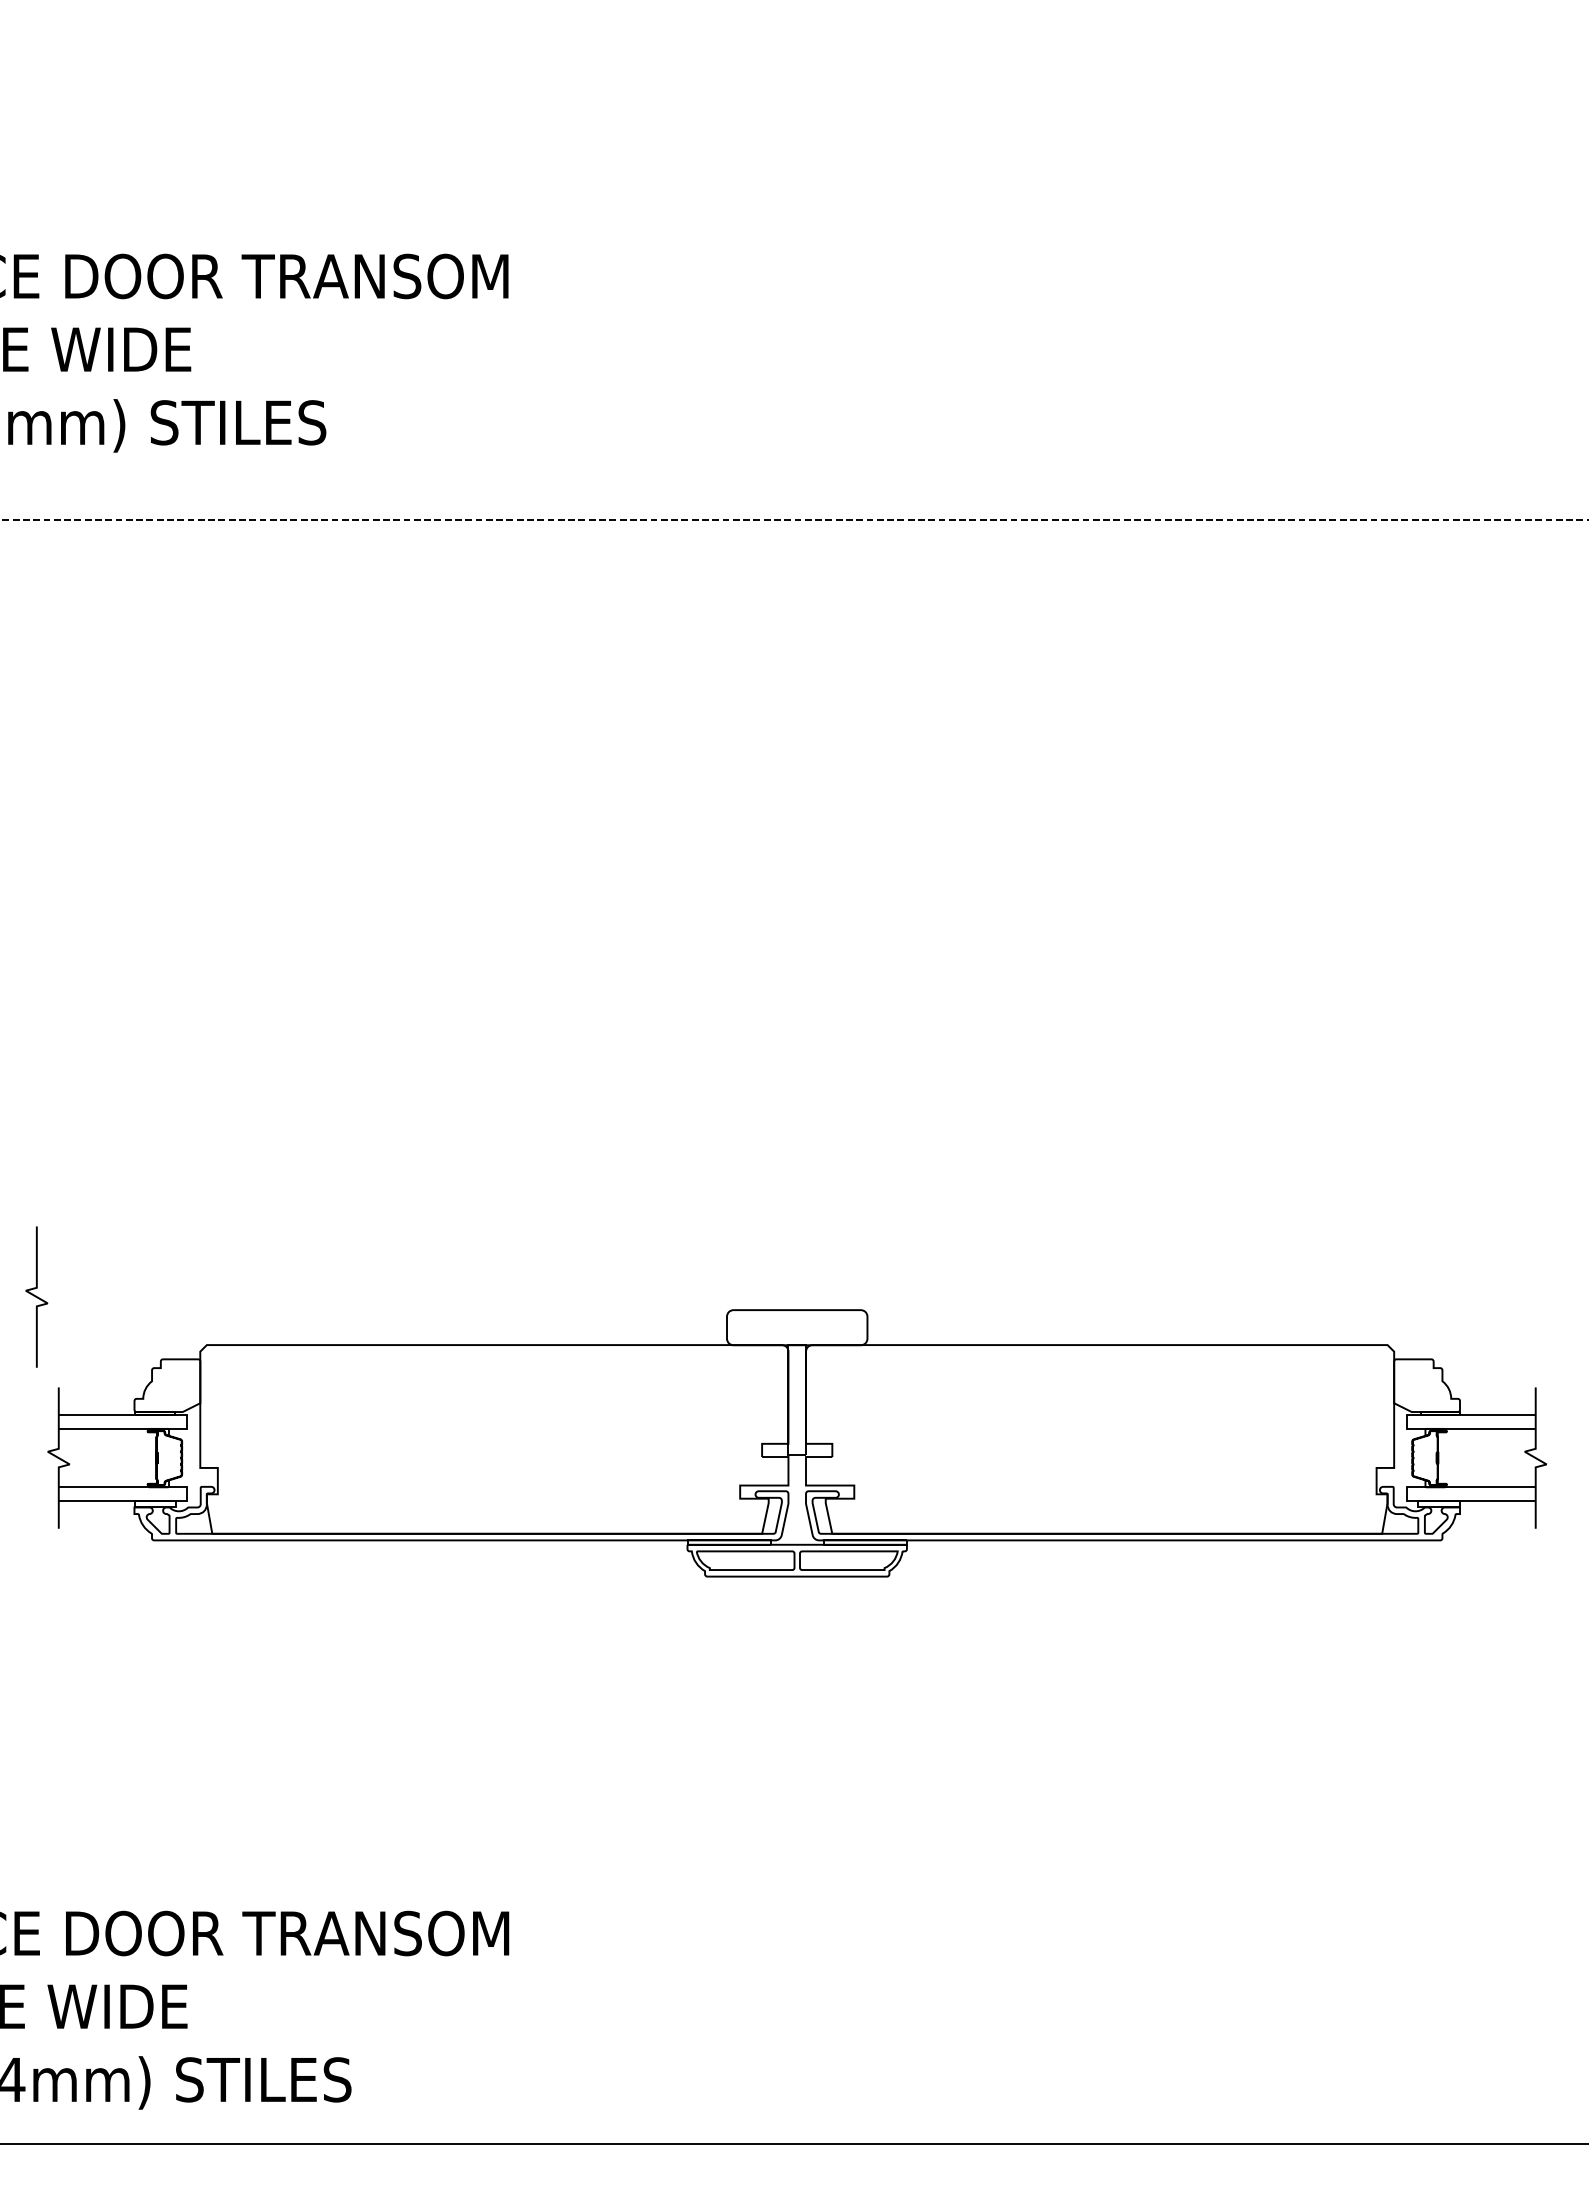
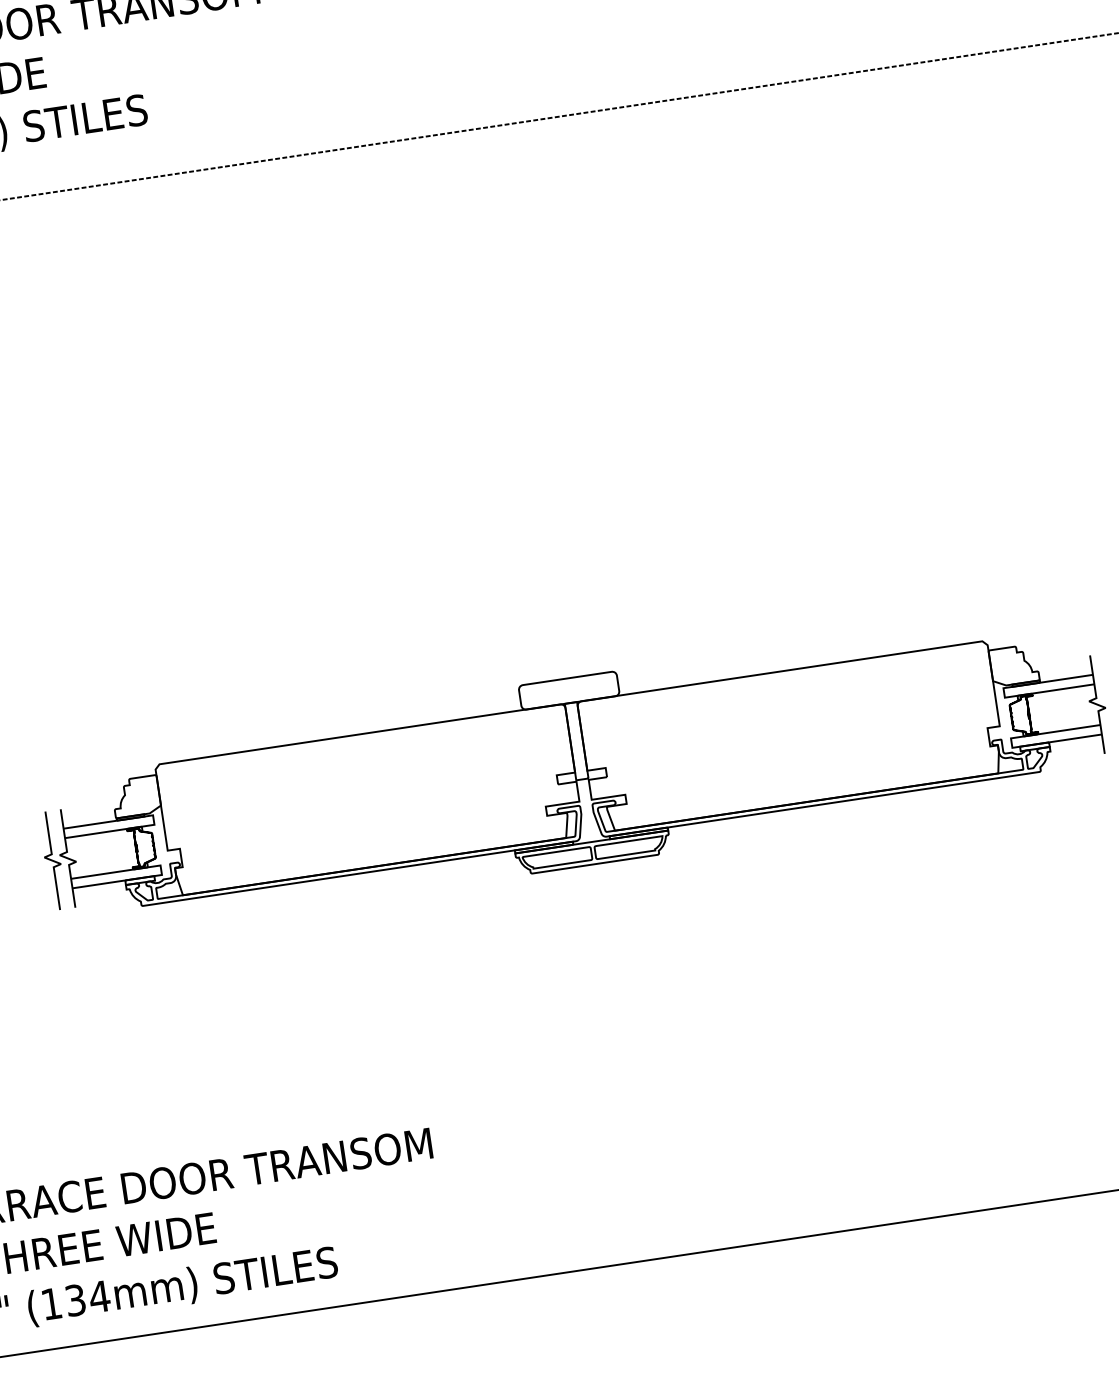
curve: (36, 1296) -> (52, 860), moved

